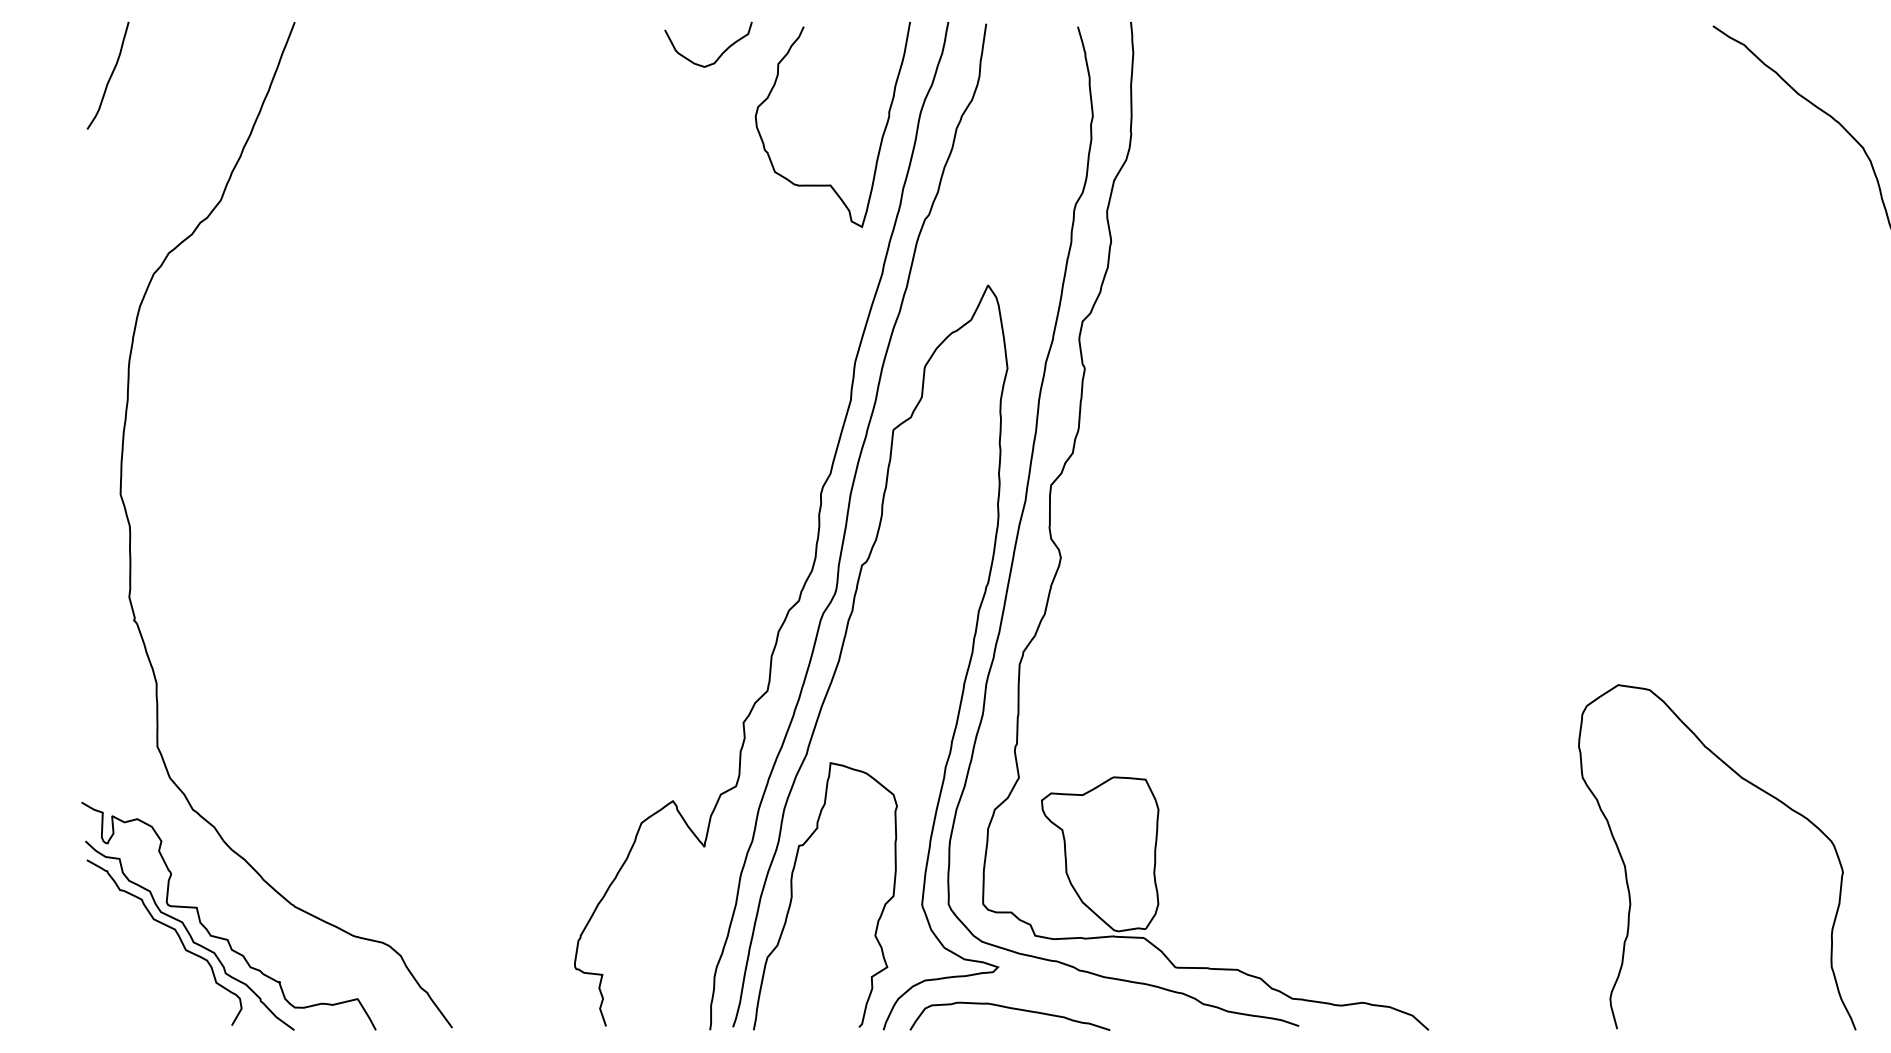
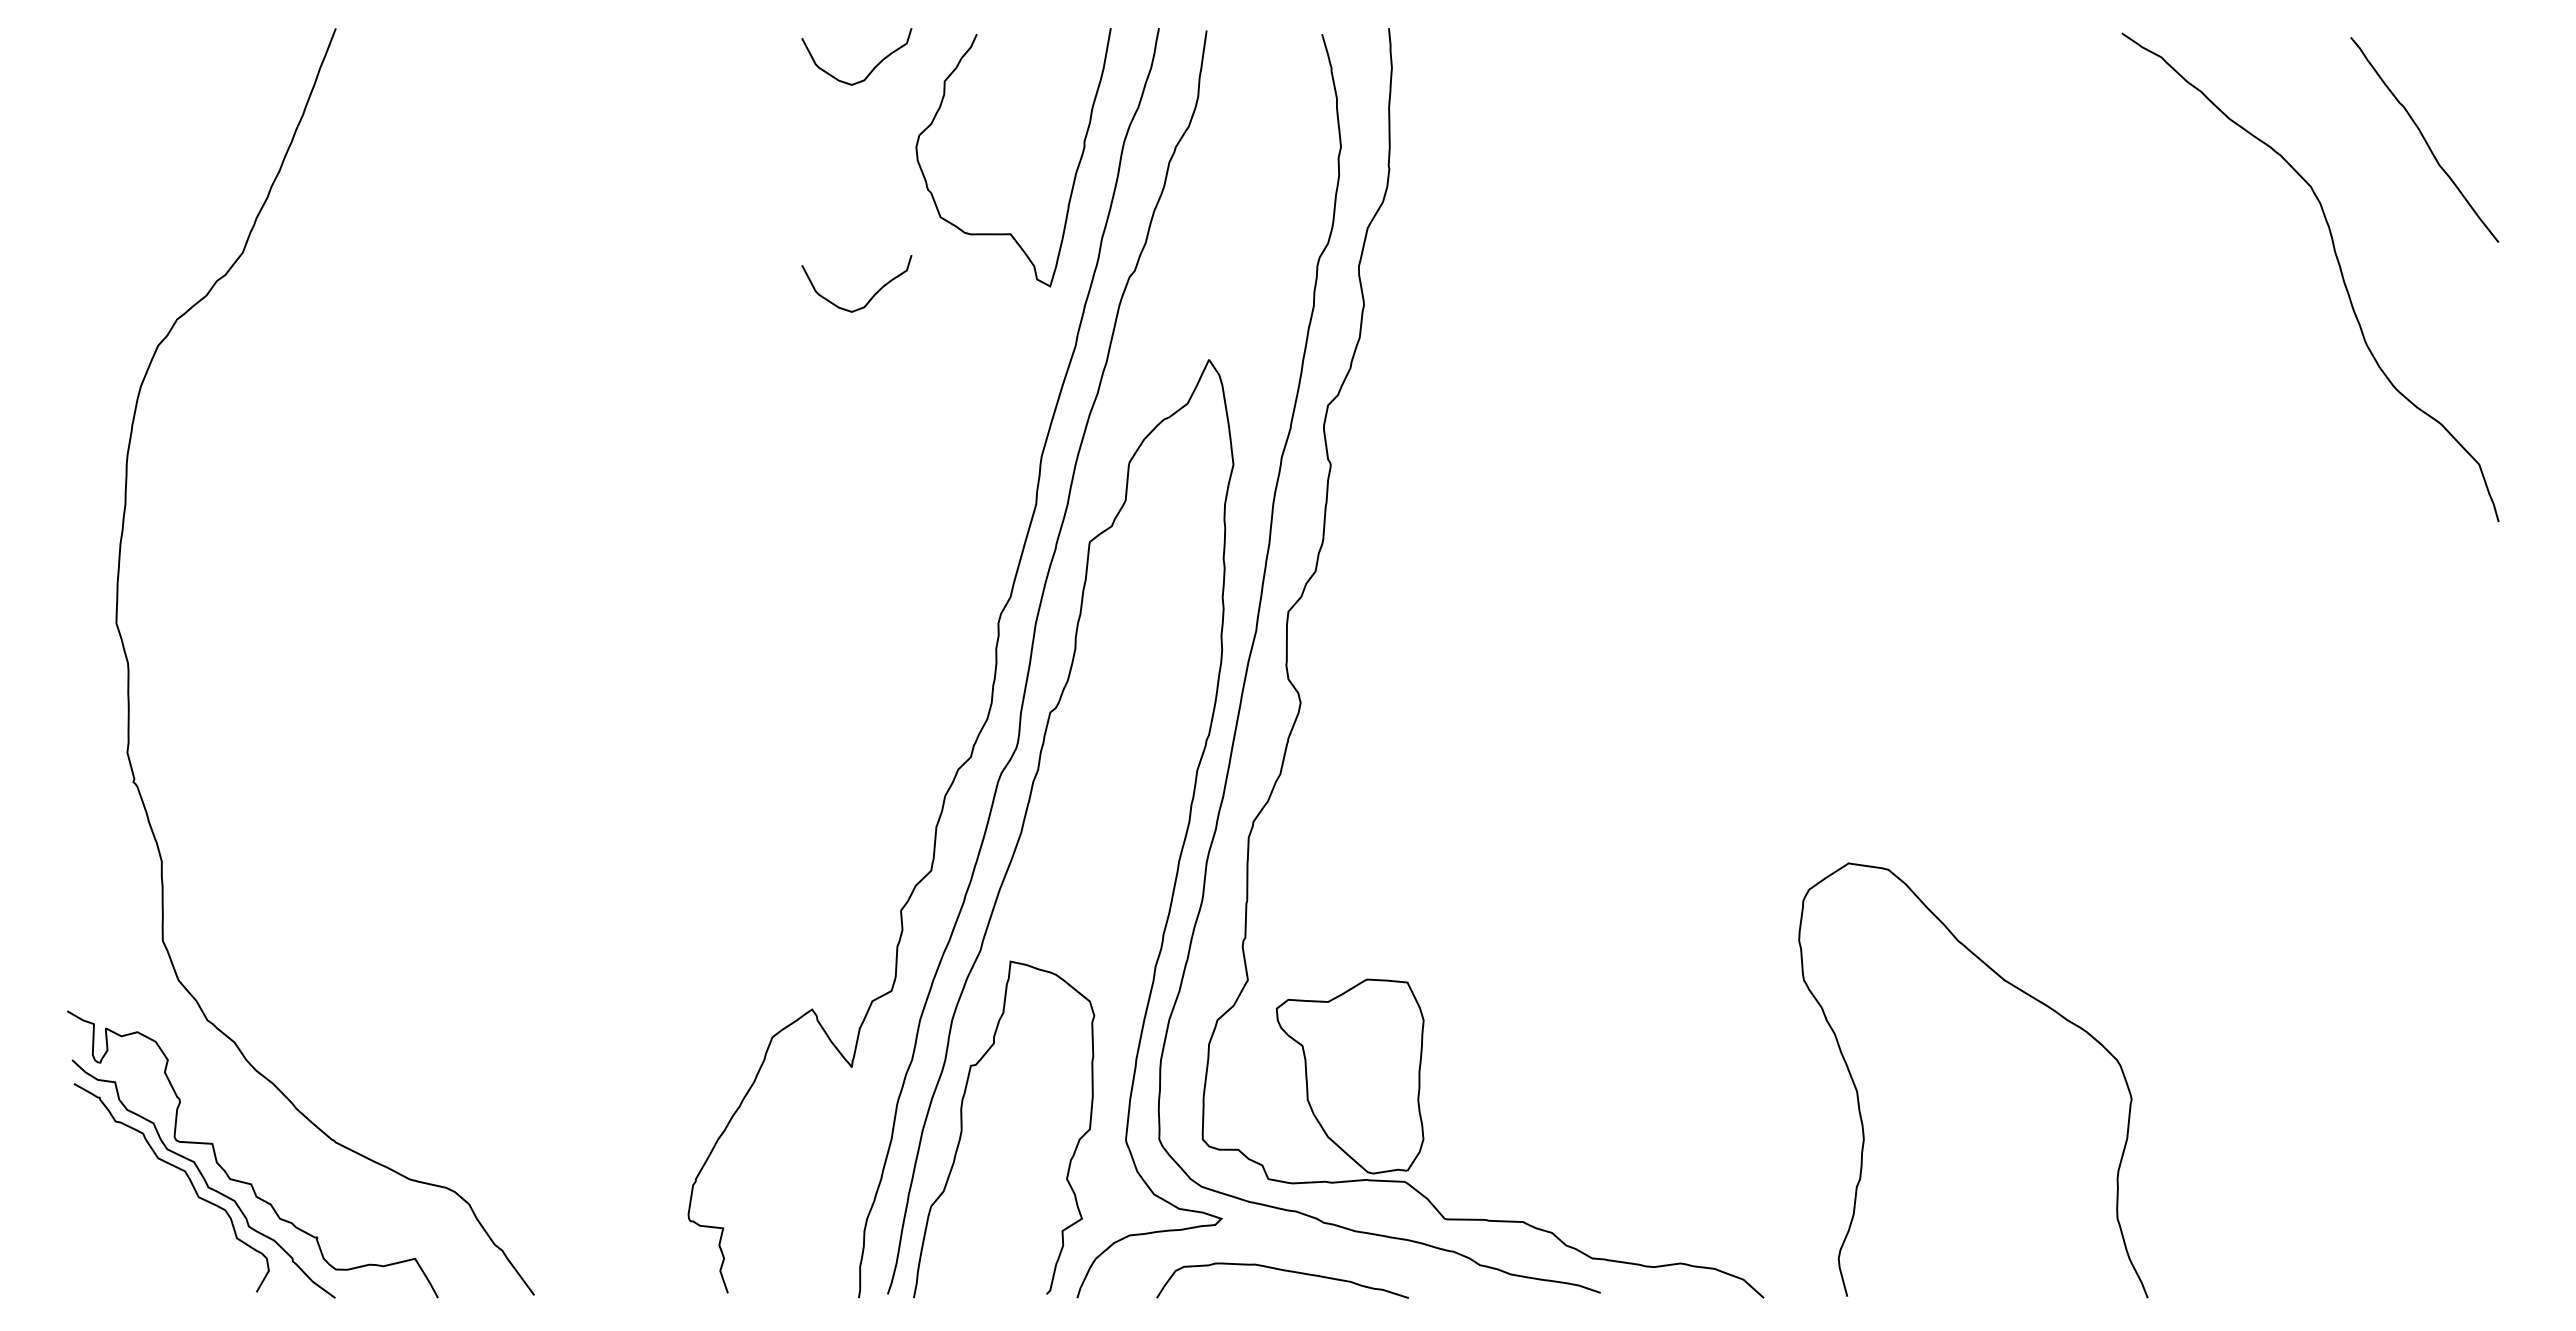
curve: (110, 75) -> (103, 95), removed
curve: (721, 233) -> (873, 294), added
curve: (1762, 791) -> (2030, 997), moved
curve: (1010, 1009) -> (1283, 1271), moved

